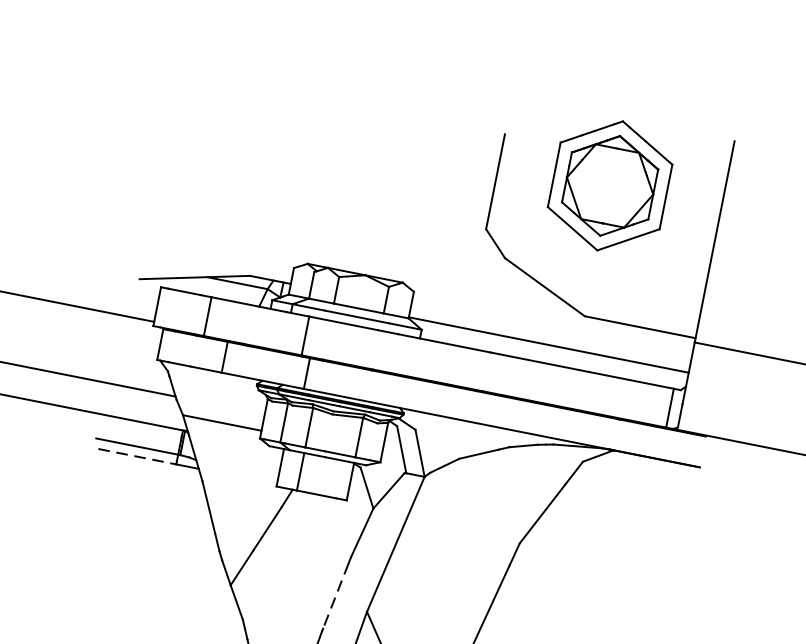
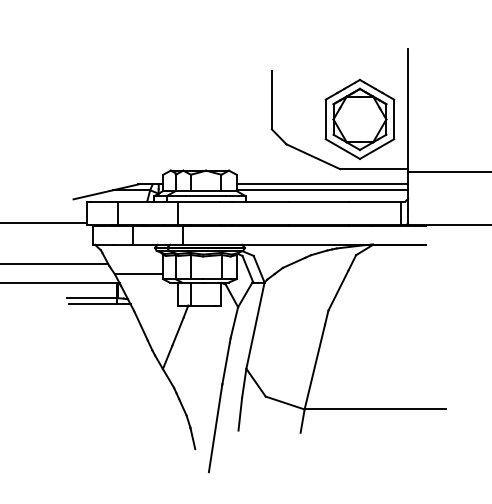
part: (609, 184) -> (359, 118), moved
line: (550, 335) -> (322, 184), added
line: (136, 457) -> (92, 304), dashed -> solid
line: (336, 596) -> (226, 363), dashed -> solid

